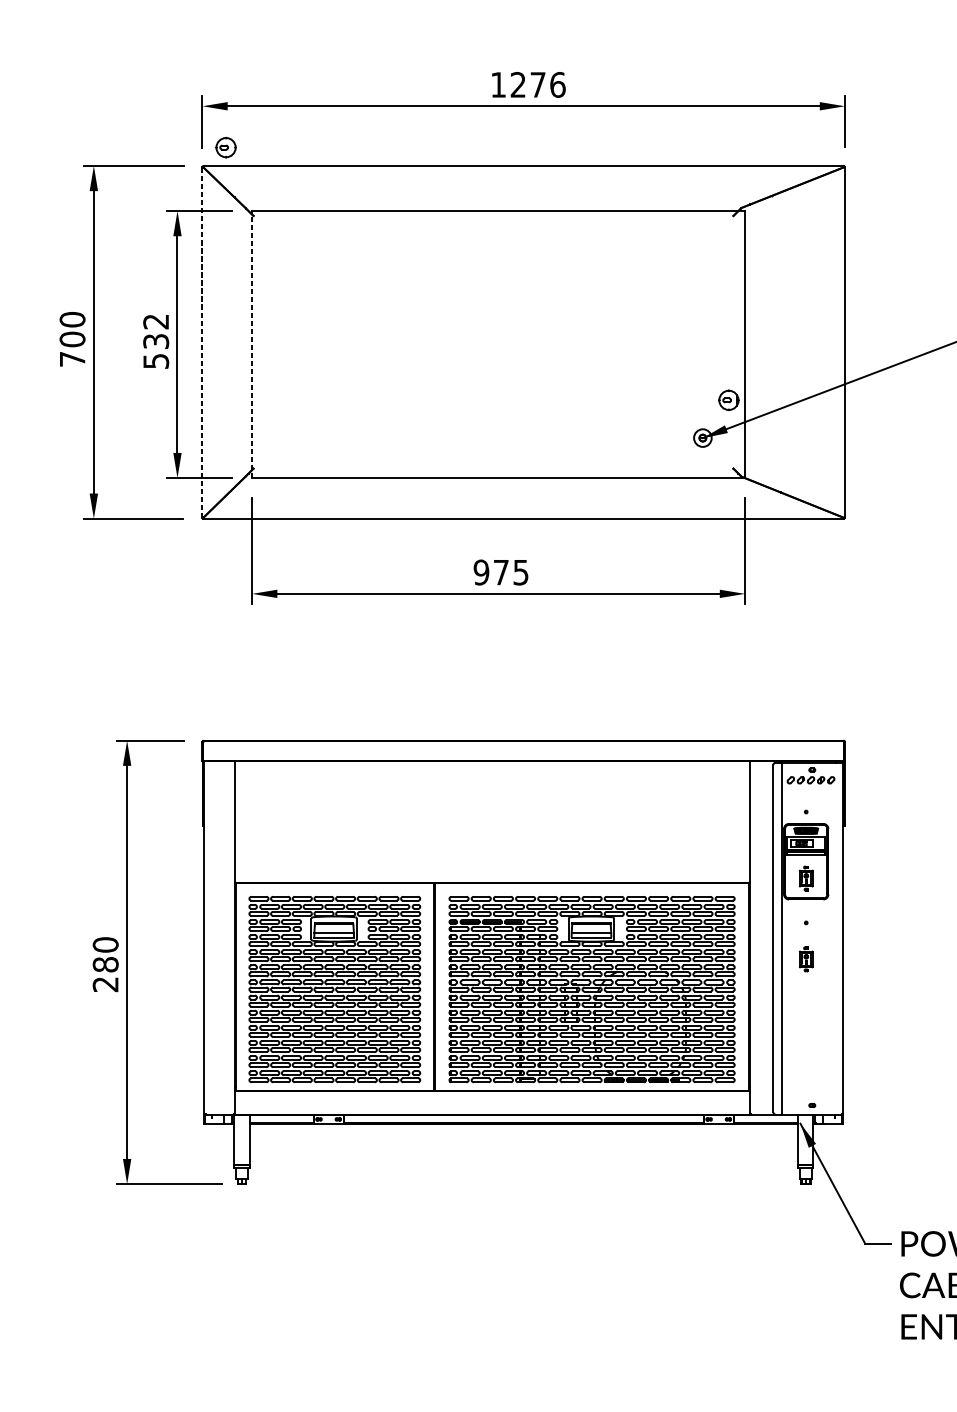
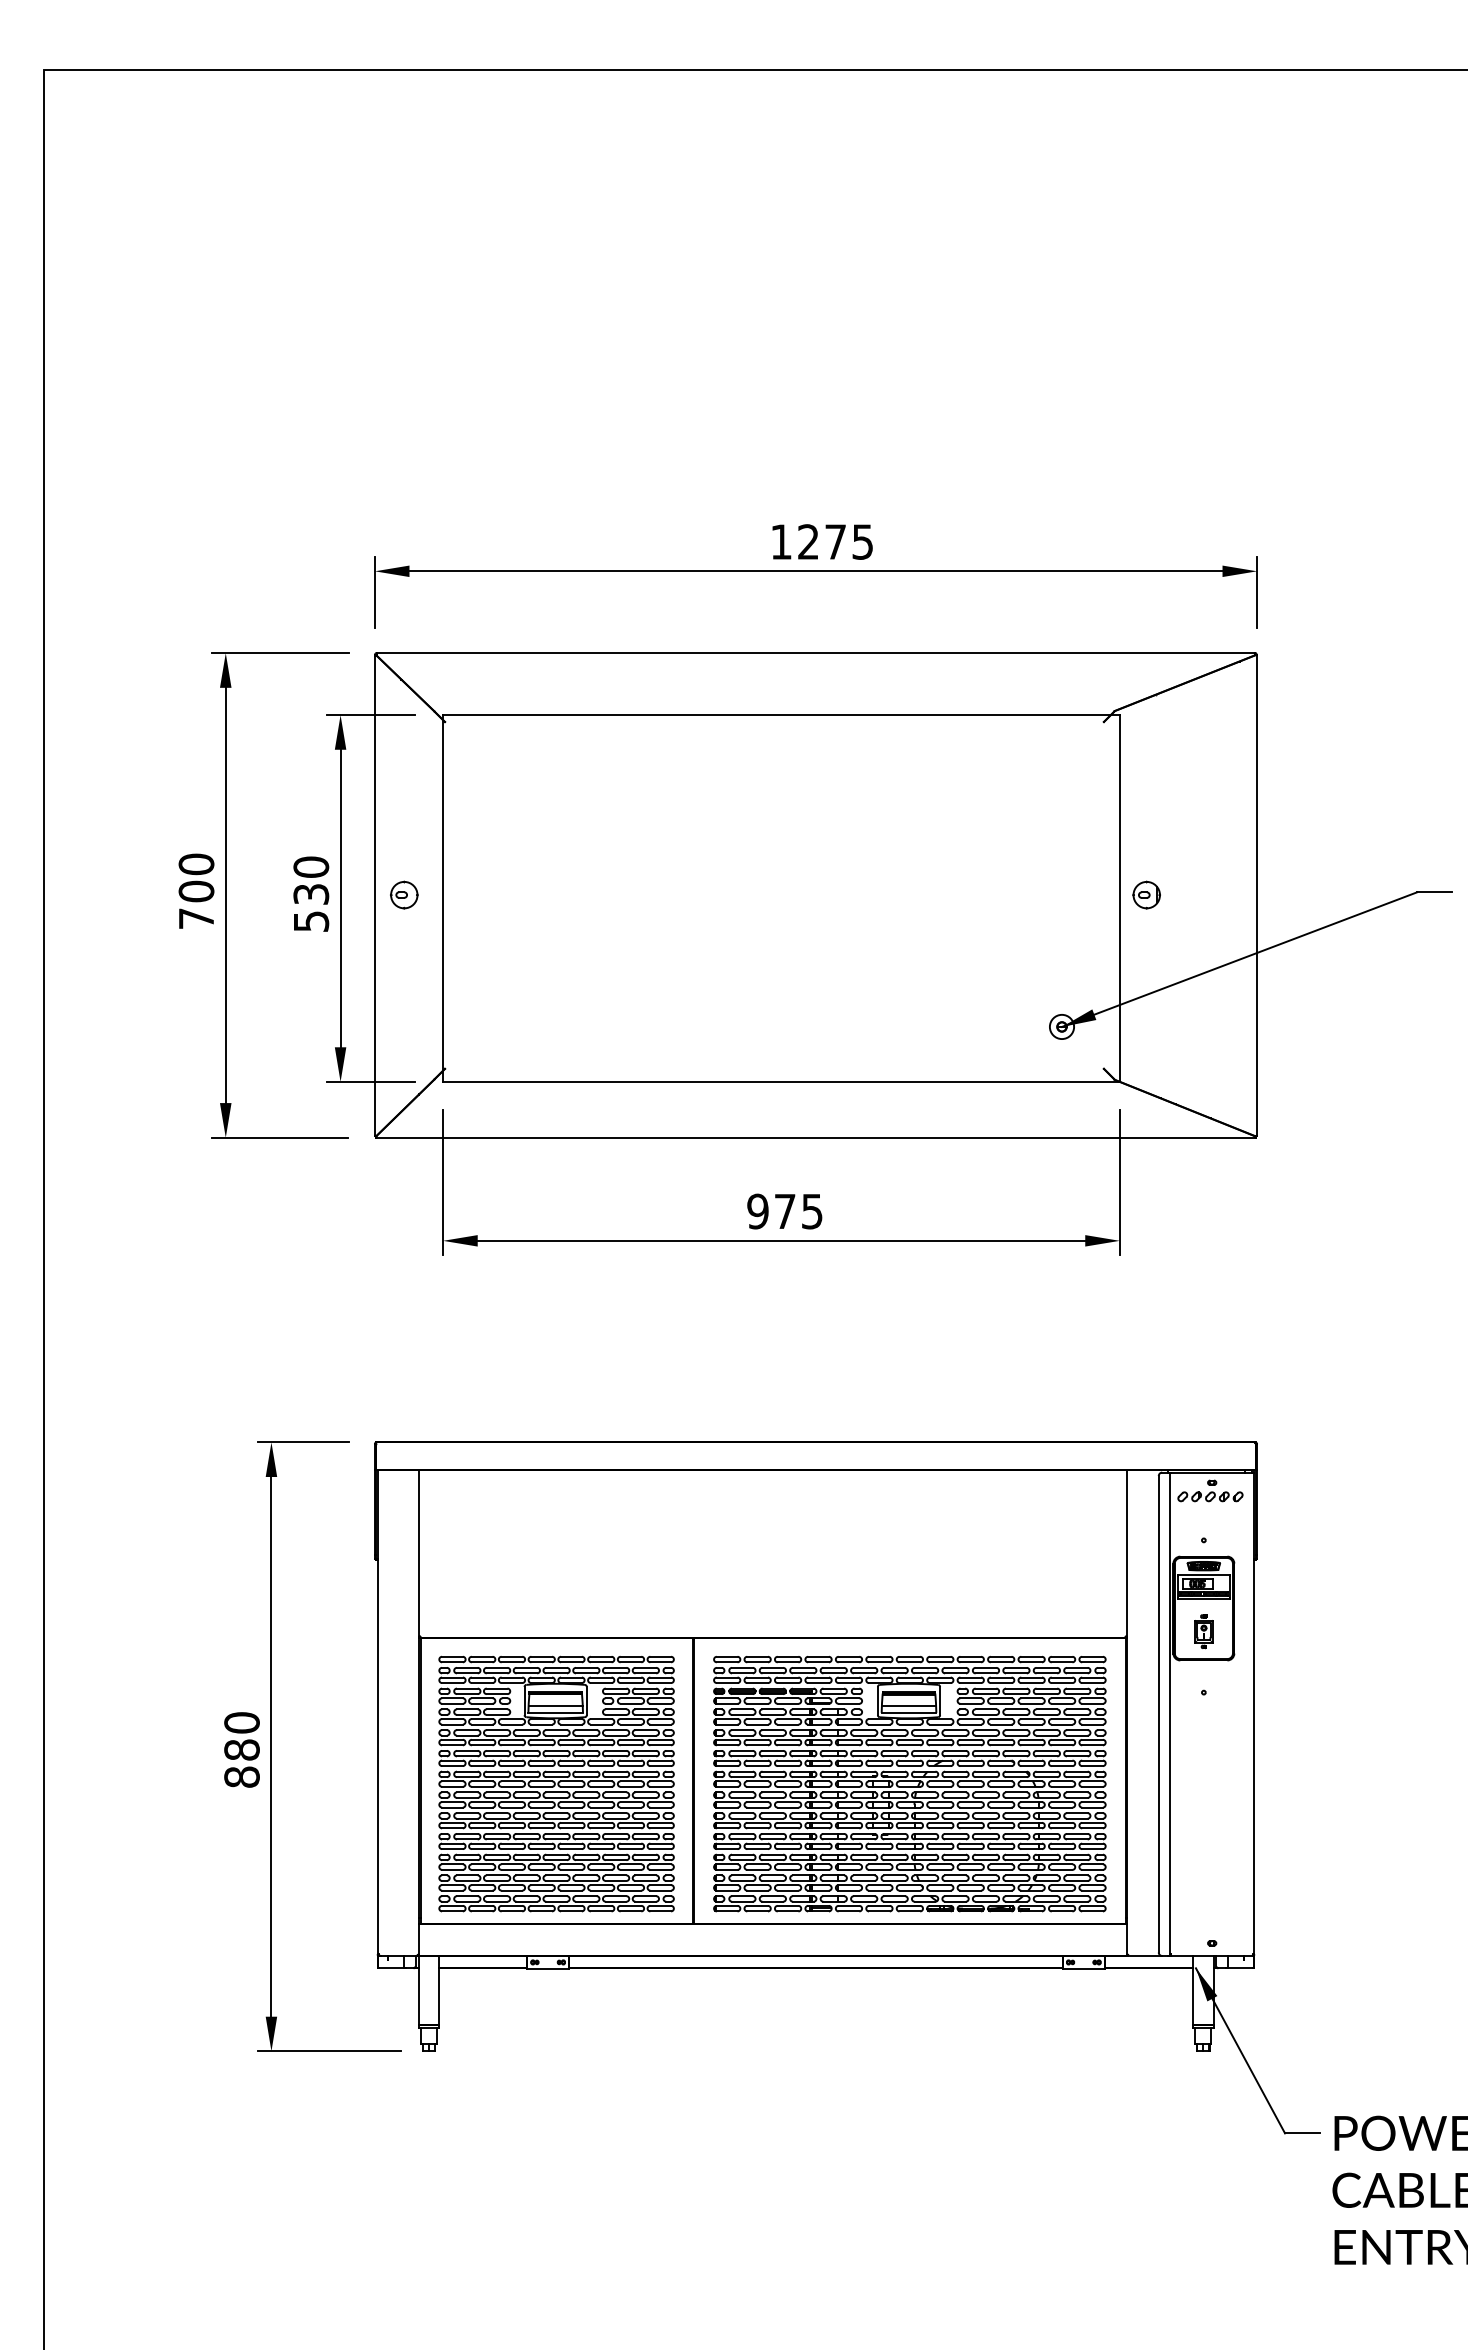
text: (557, 84) -> (862, 541), 1276 -> 1275
part: (226, 147) -> (404, 894), moved
text: (156, 321) -> (311, 866), 532 -> 530
line: (202, 342) -> (374, 895), dashed -> solid
line: (252, 344) -> (443, 898), dashed -> solid
part: (728, 399) -> (1146, 894), moved
part: (805, 959) -> (1203, 1742), removed
text: (105, 984) -> (241, 1776), 280 -> 880

